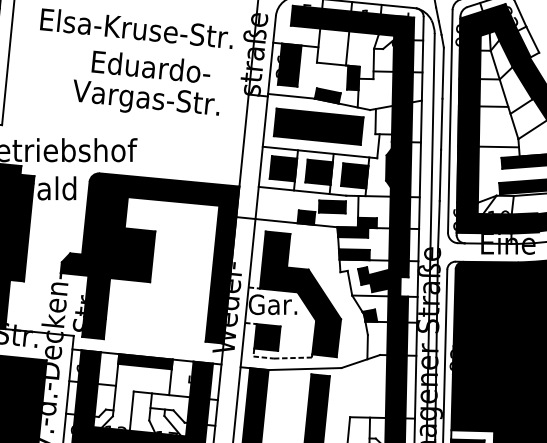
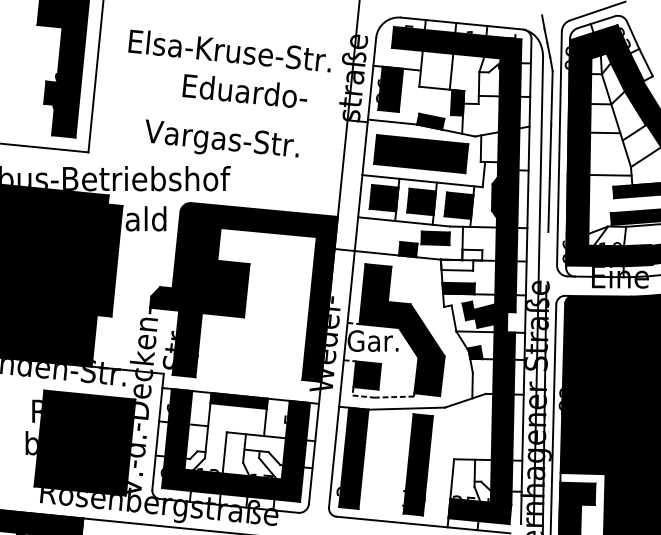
text: (145, 97) -> (221, 138), moved
line: (438, 226) -> (547, 258), removed
fill: (357, 227) -> (461, 259), removed

